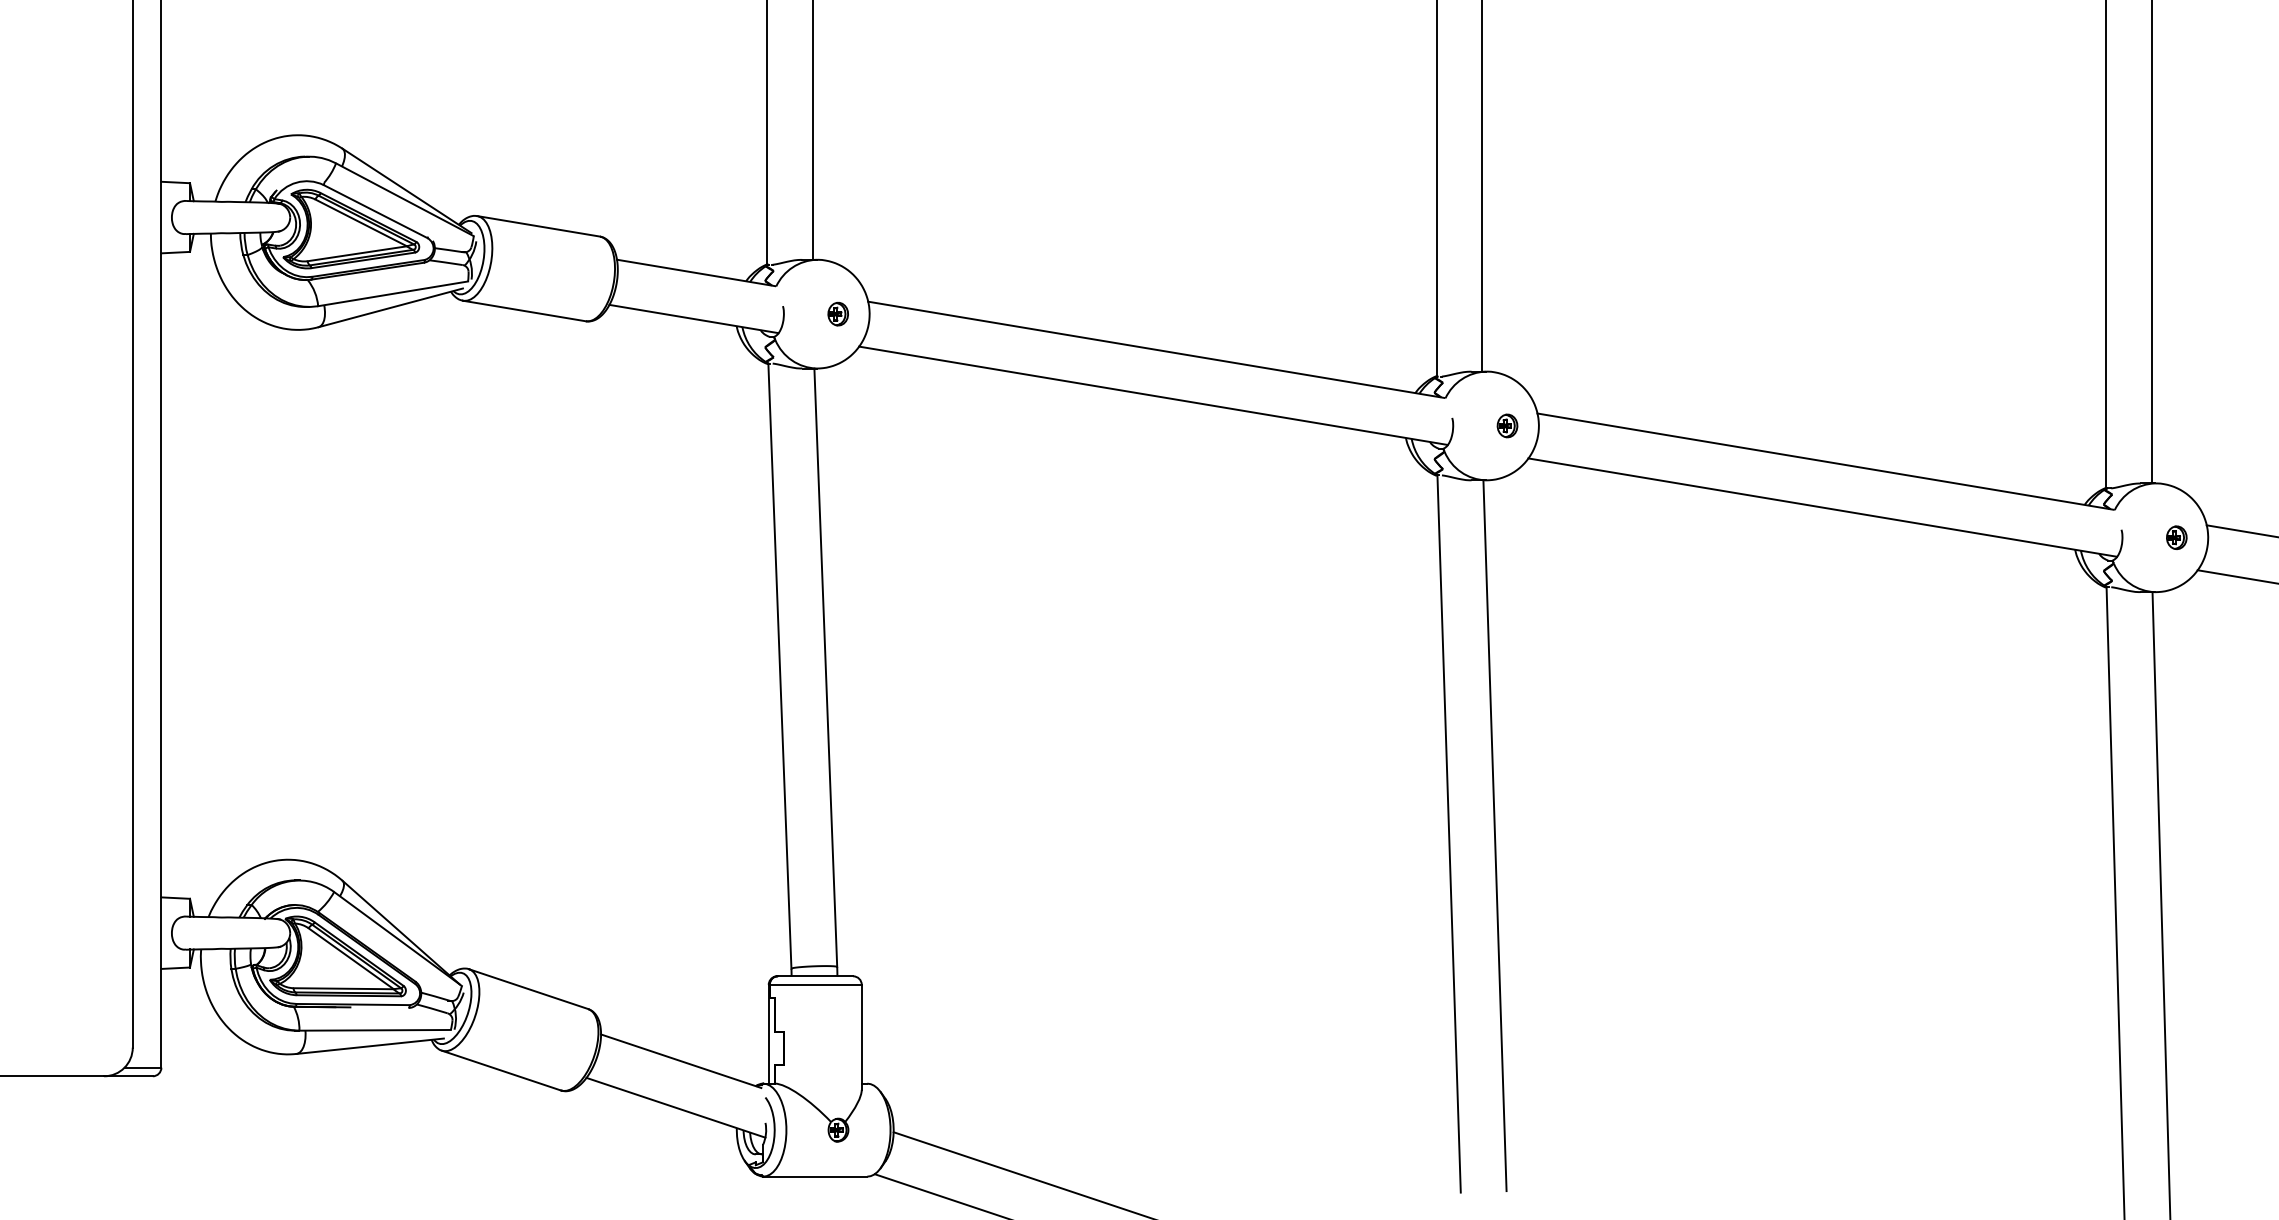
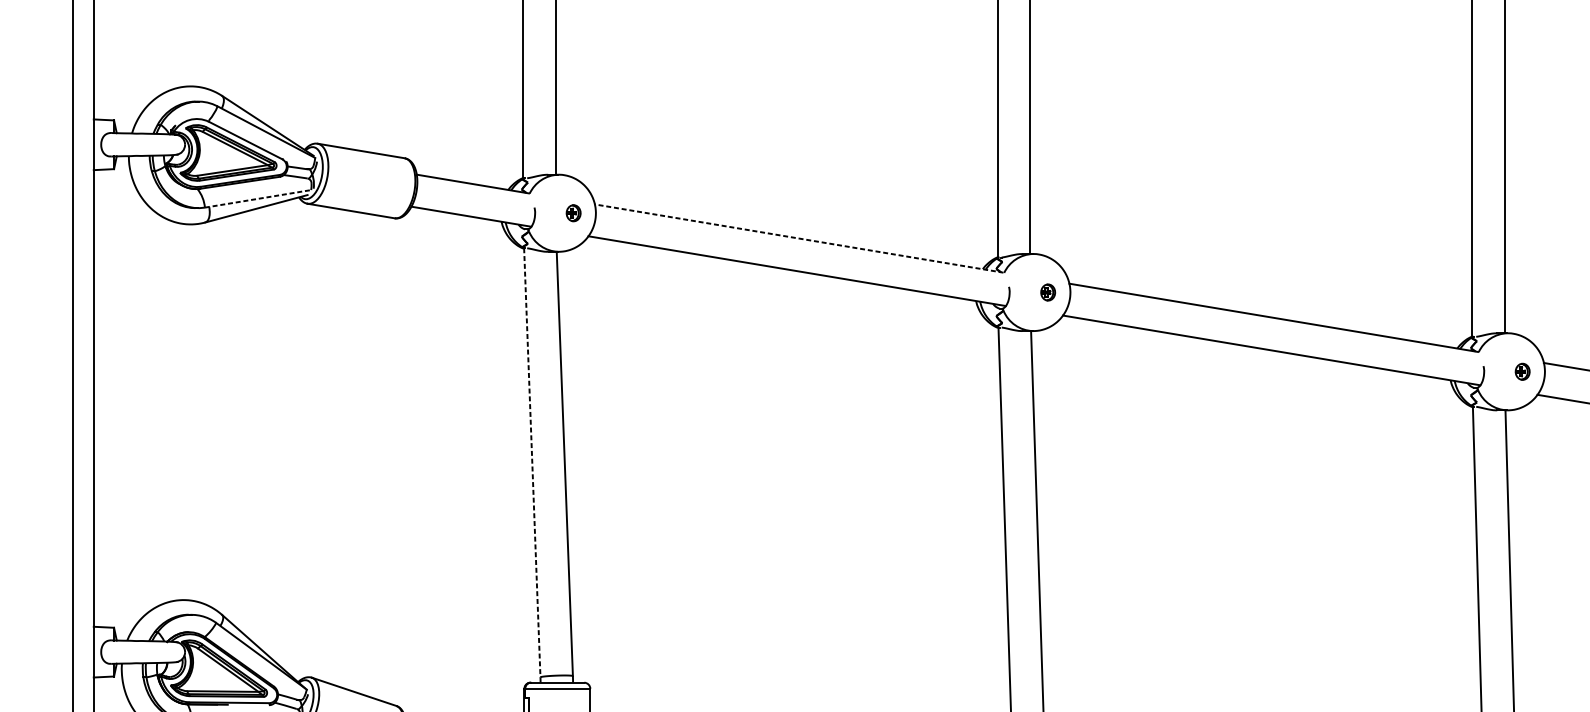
line: (393, 293) -> (258, 198), solid -> dashed
line: (1155, 349) -> (798, 238), solid -> dashed
line: (779, 666) -> (532, 463), solid -> dashed

